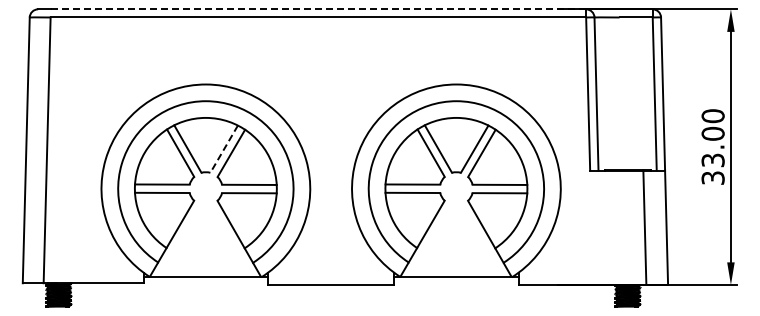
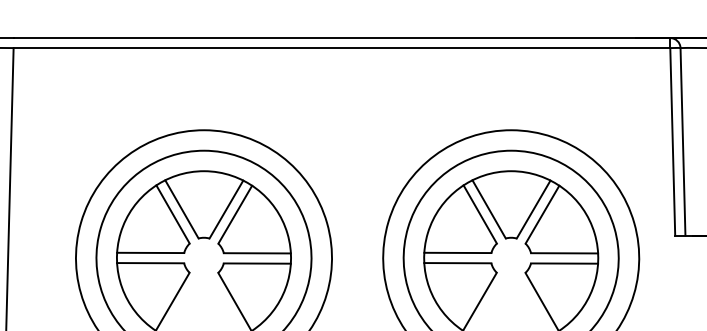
line: (318, 9) -> (342, 38), dashed -> solid
line: (223, 149) -> (225, 209), dashed -> solid

